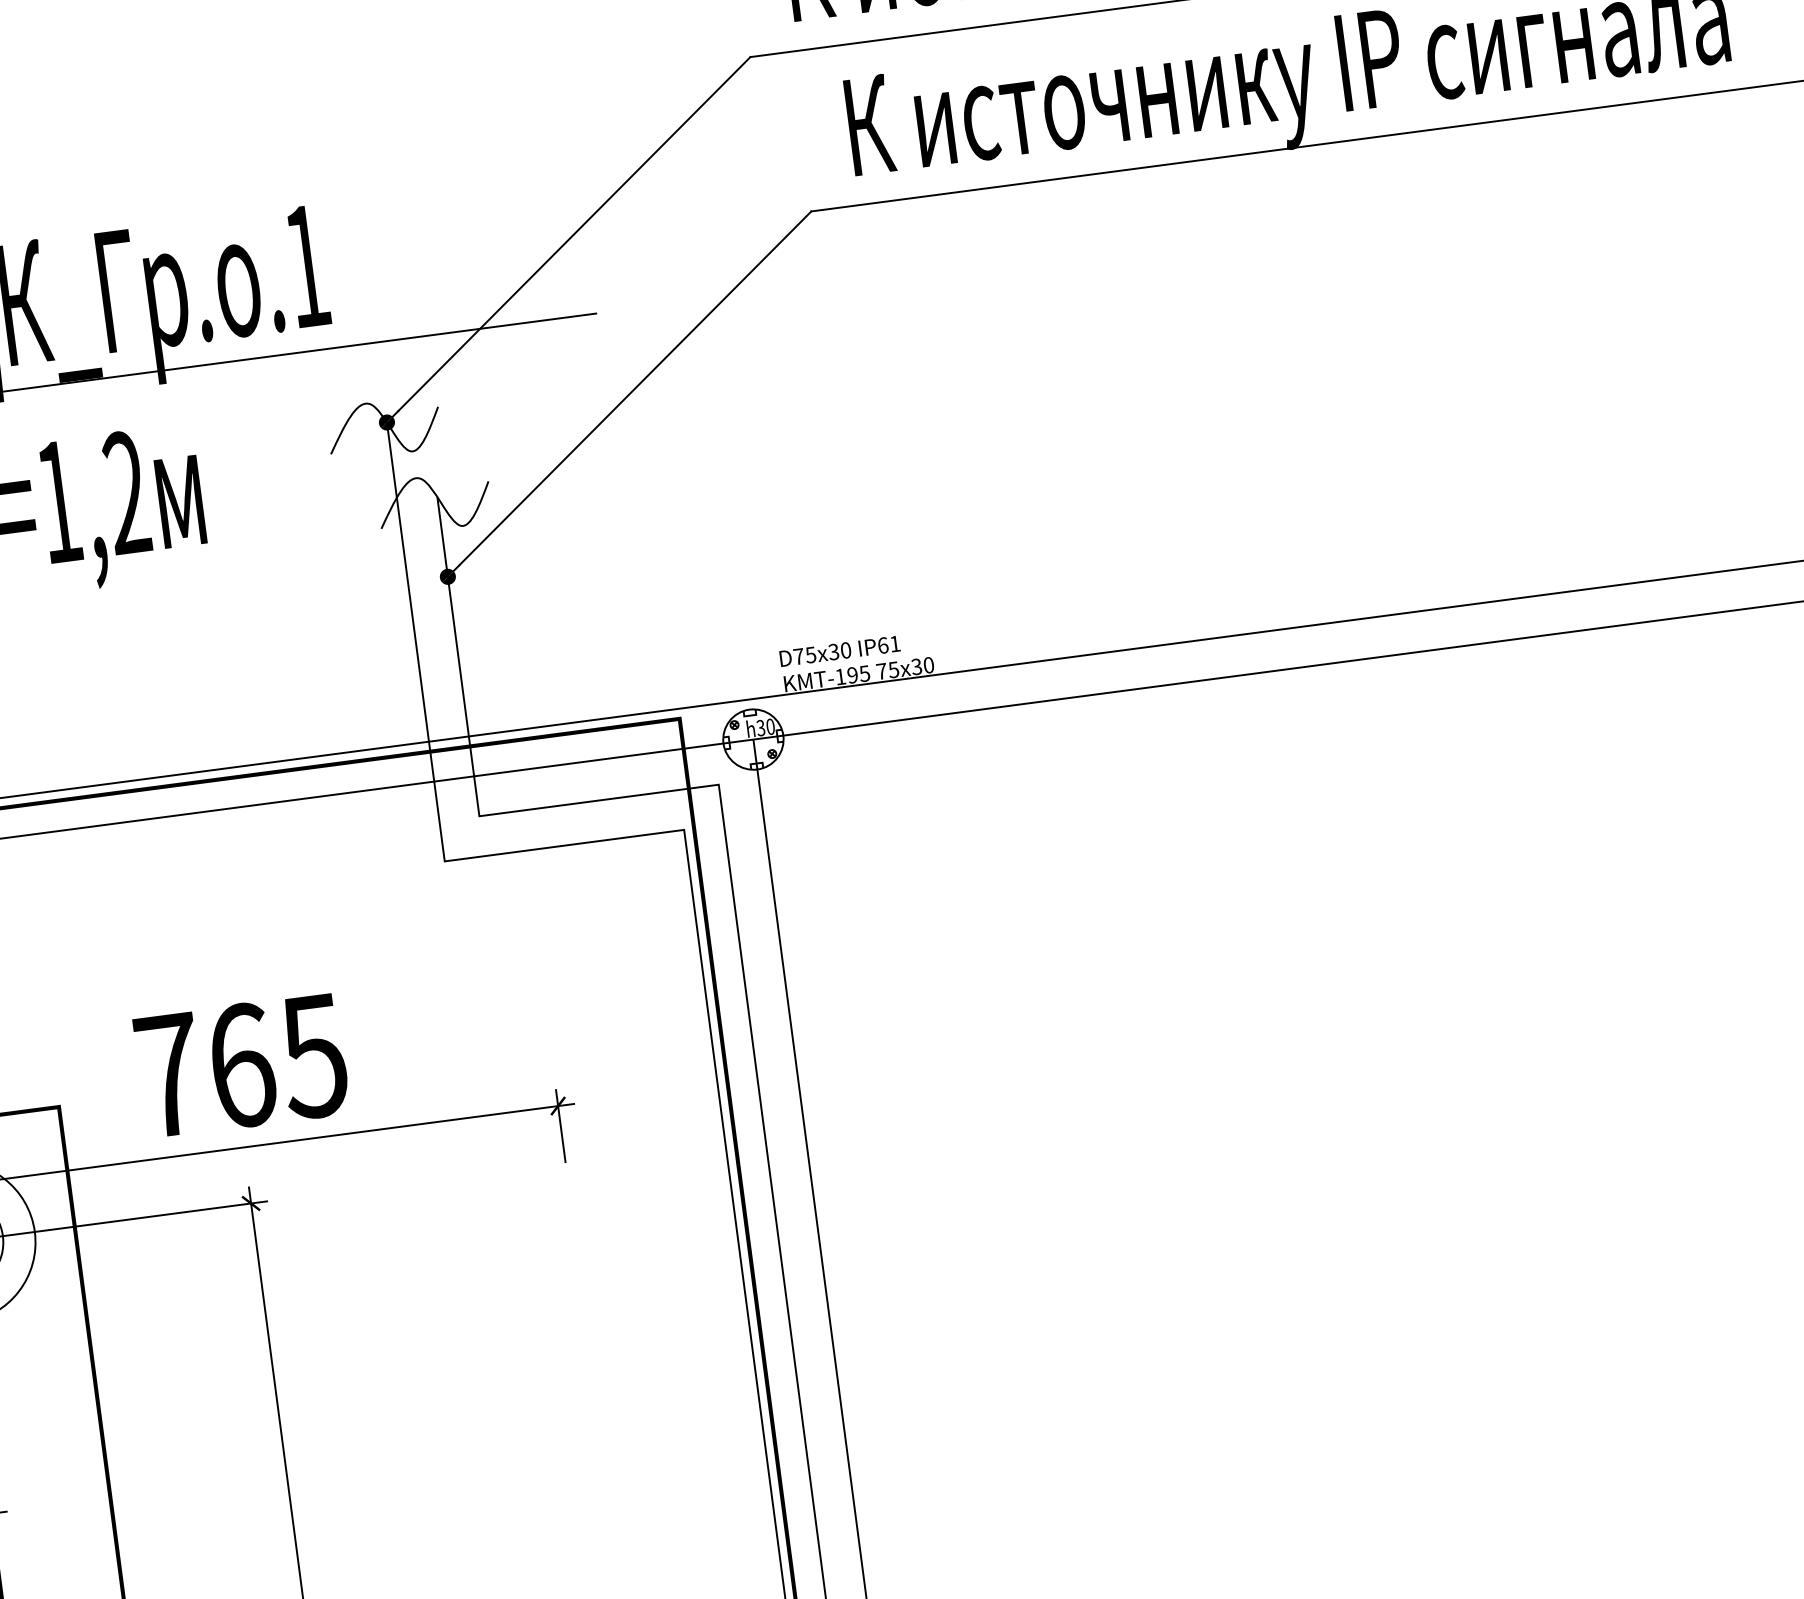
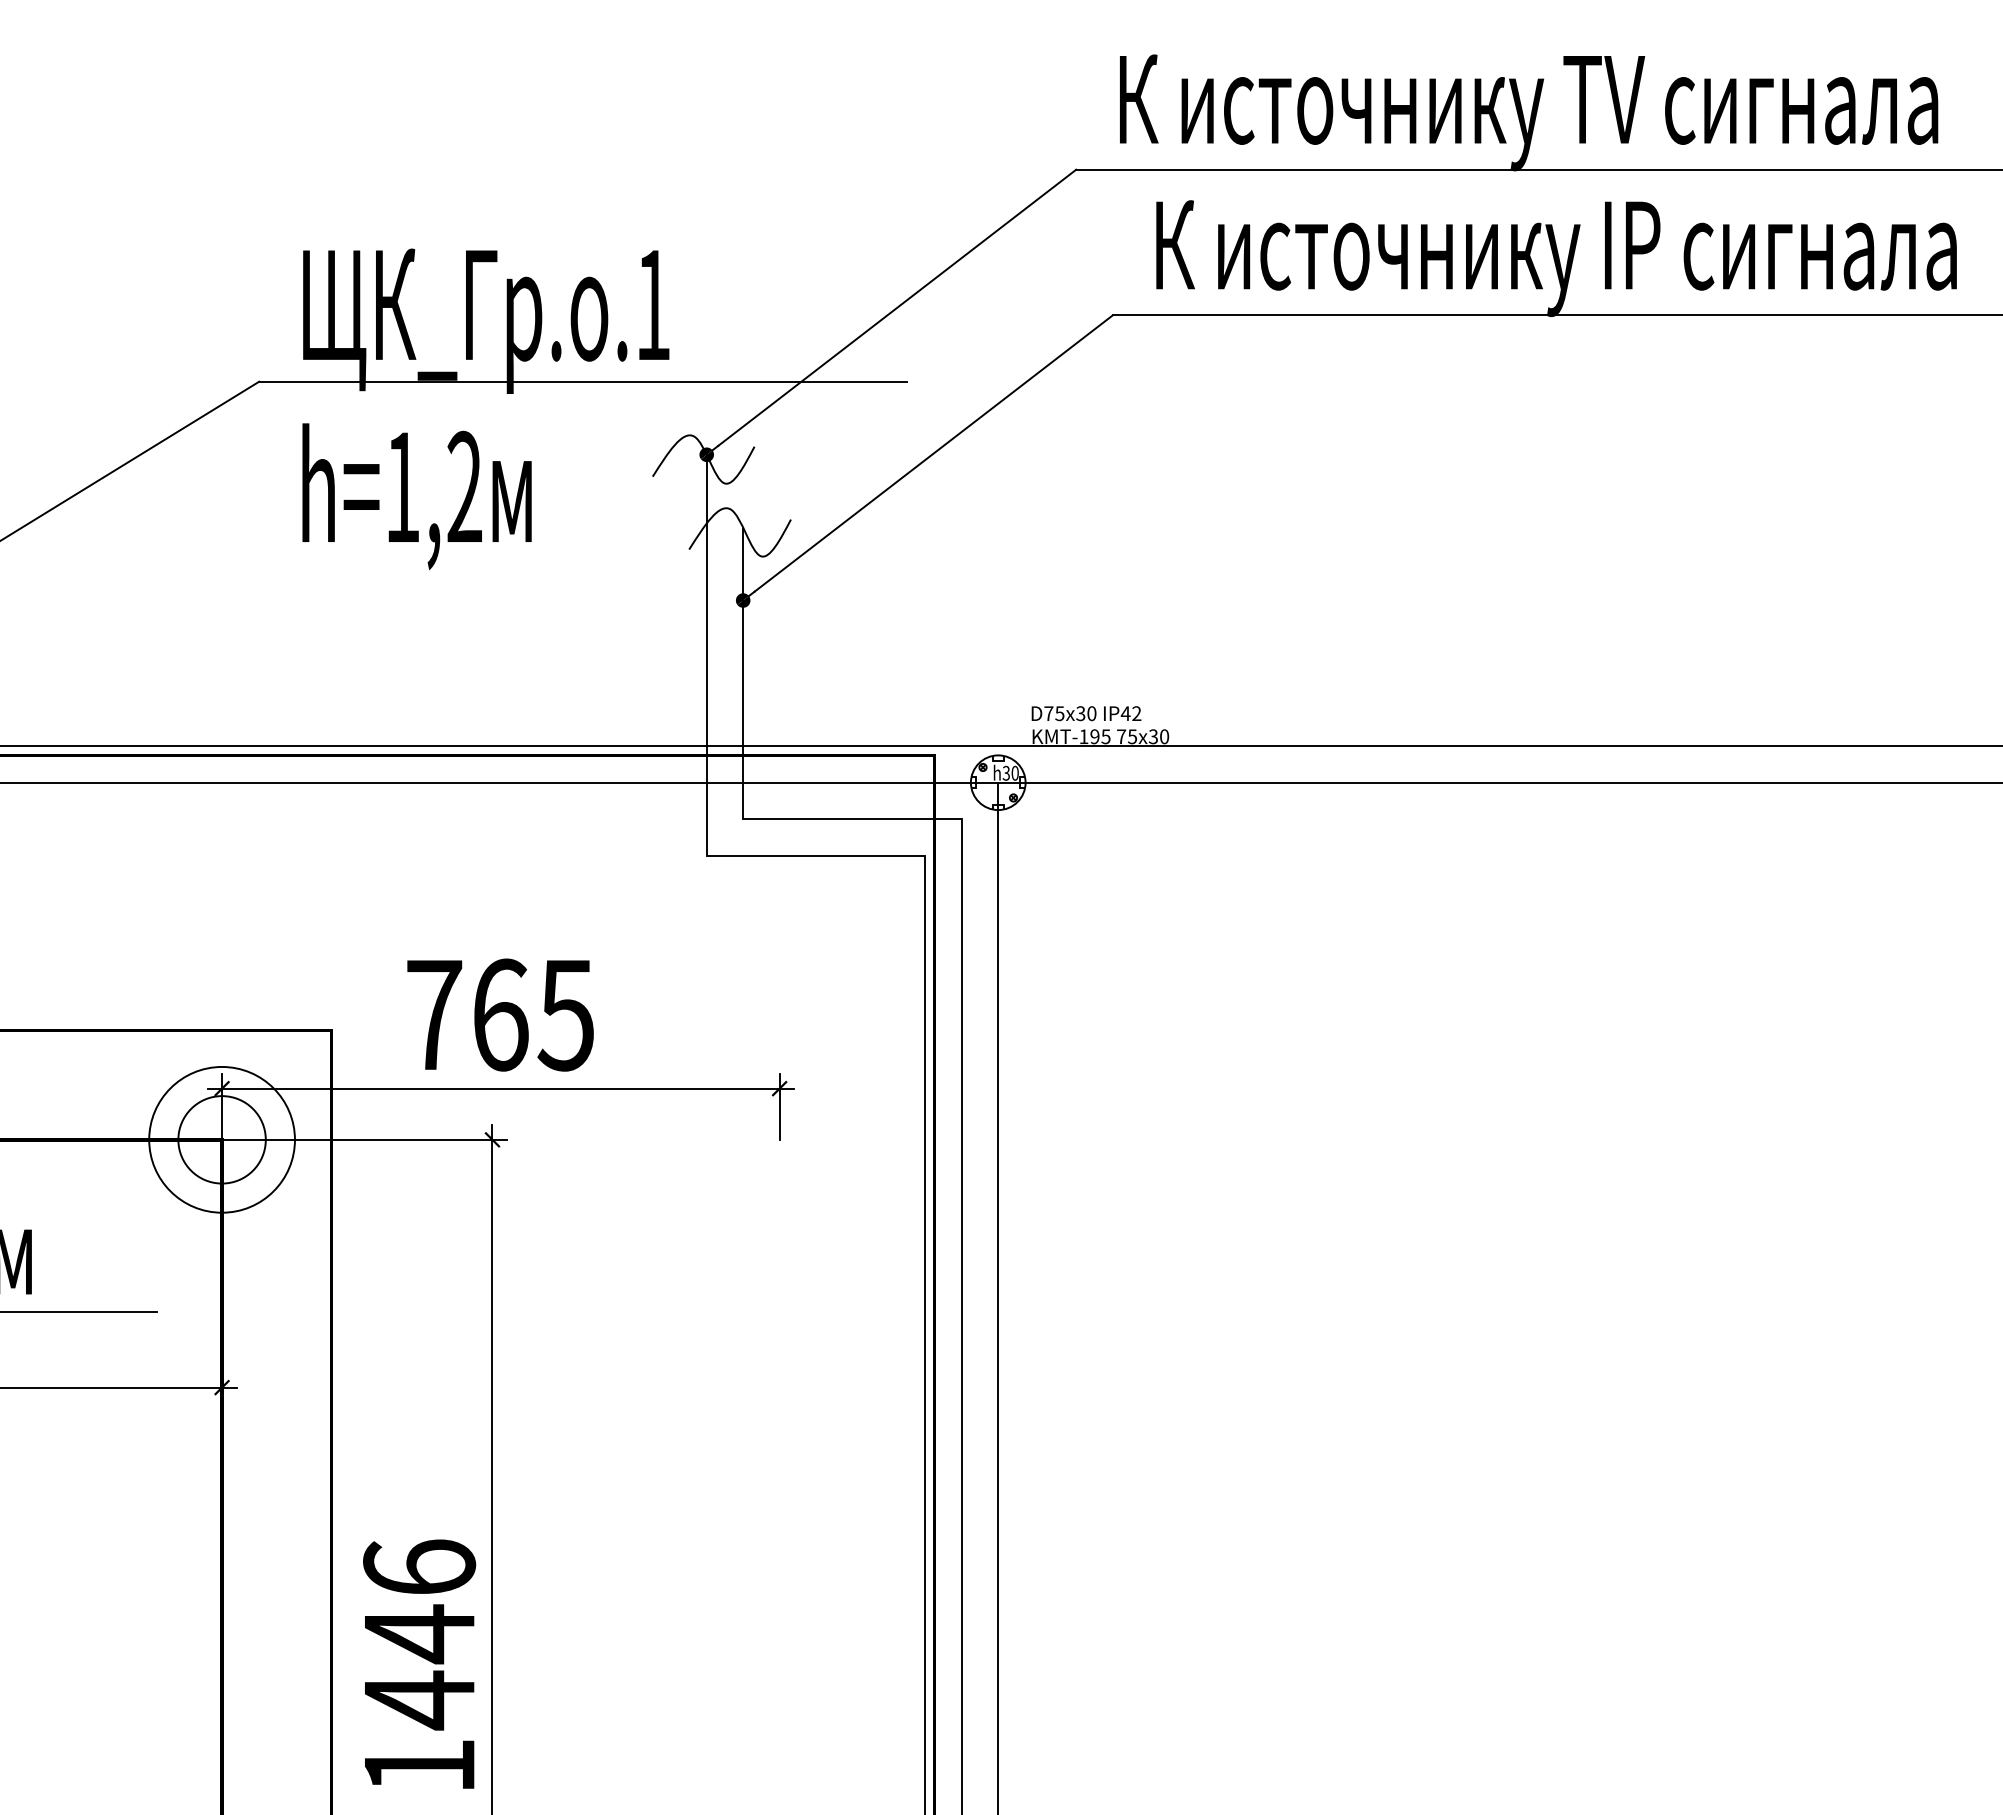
text: (888, 644) -> (1130, 713), IP61 -> IP42

